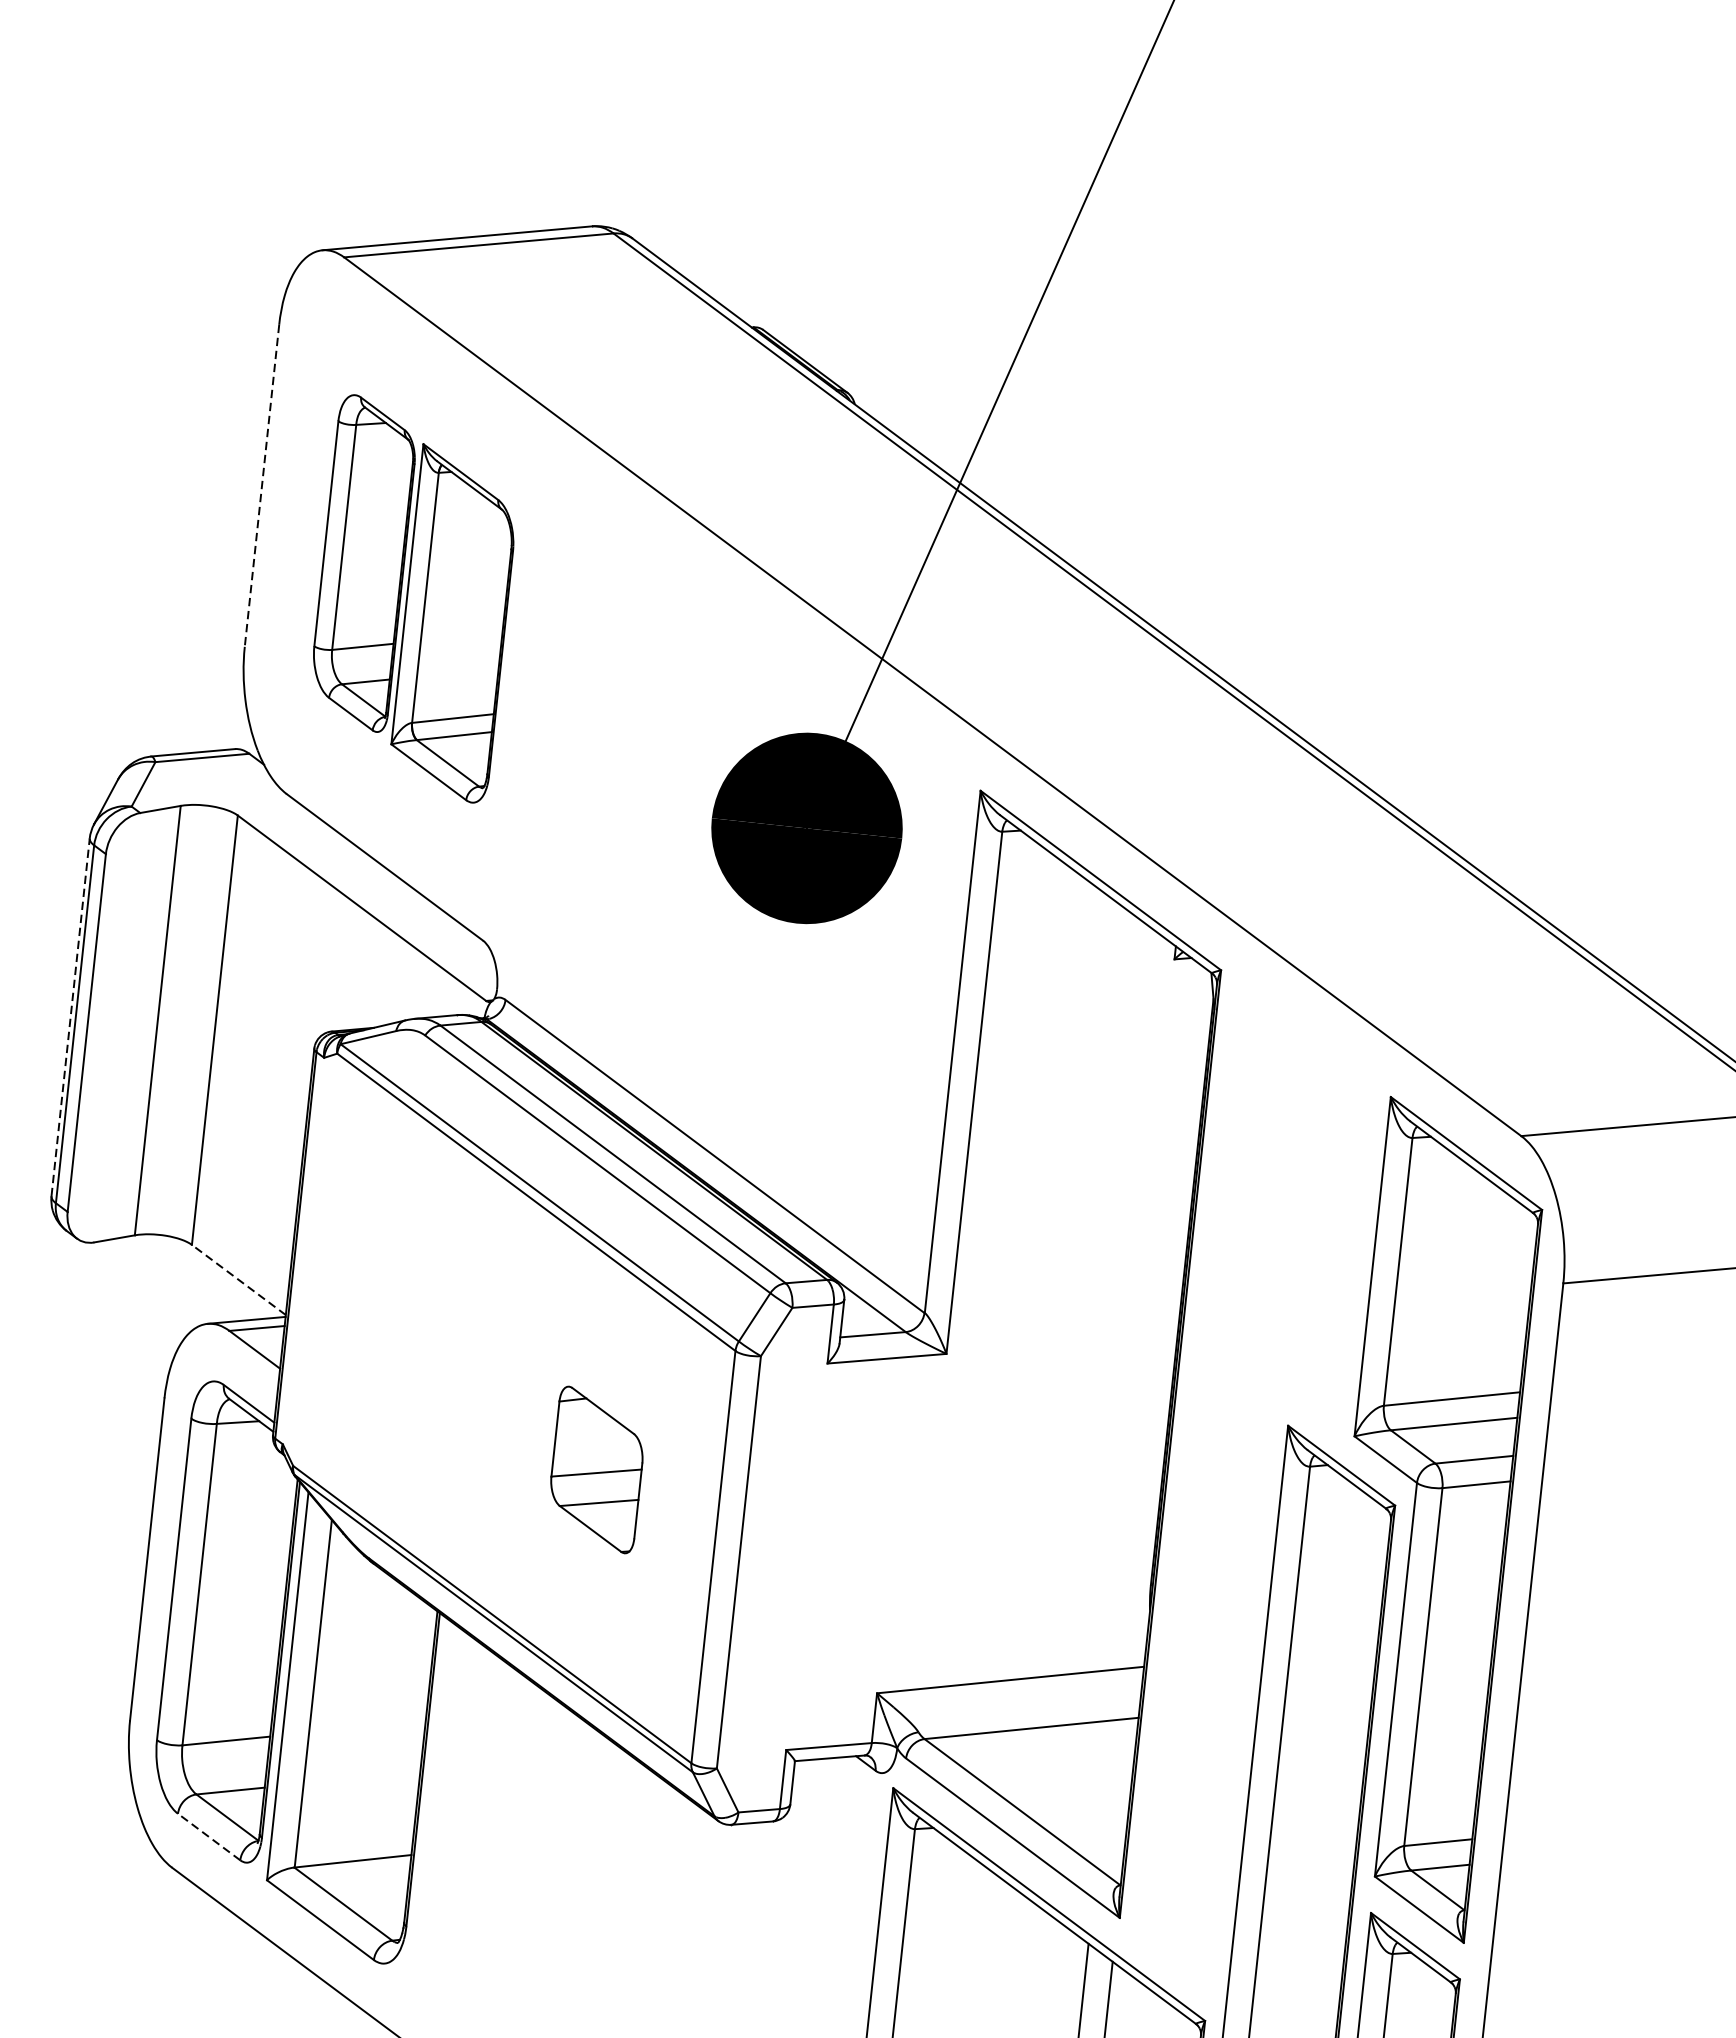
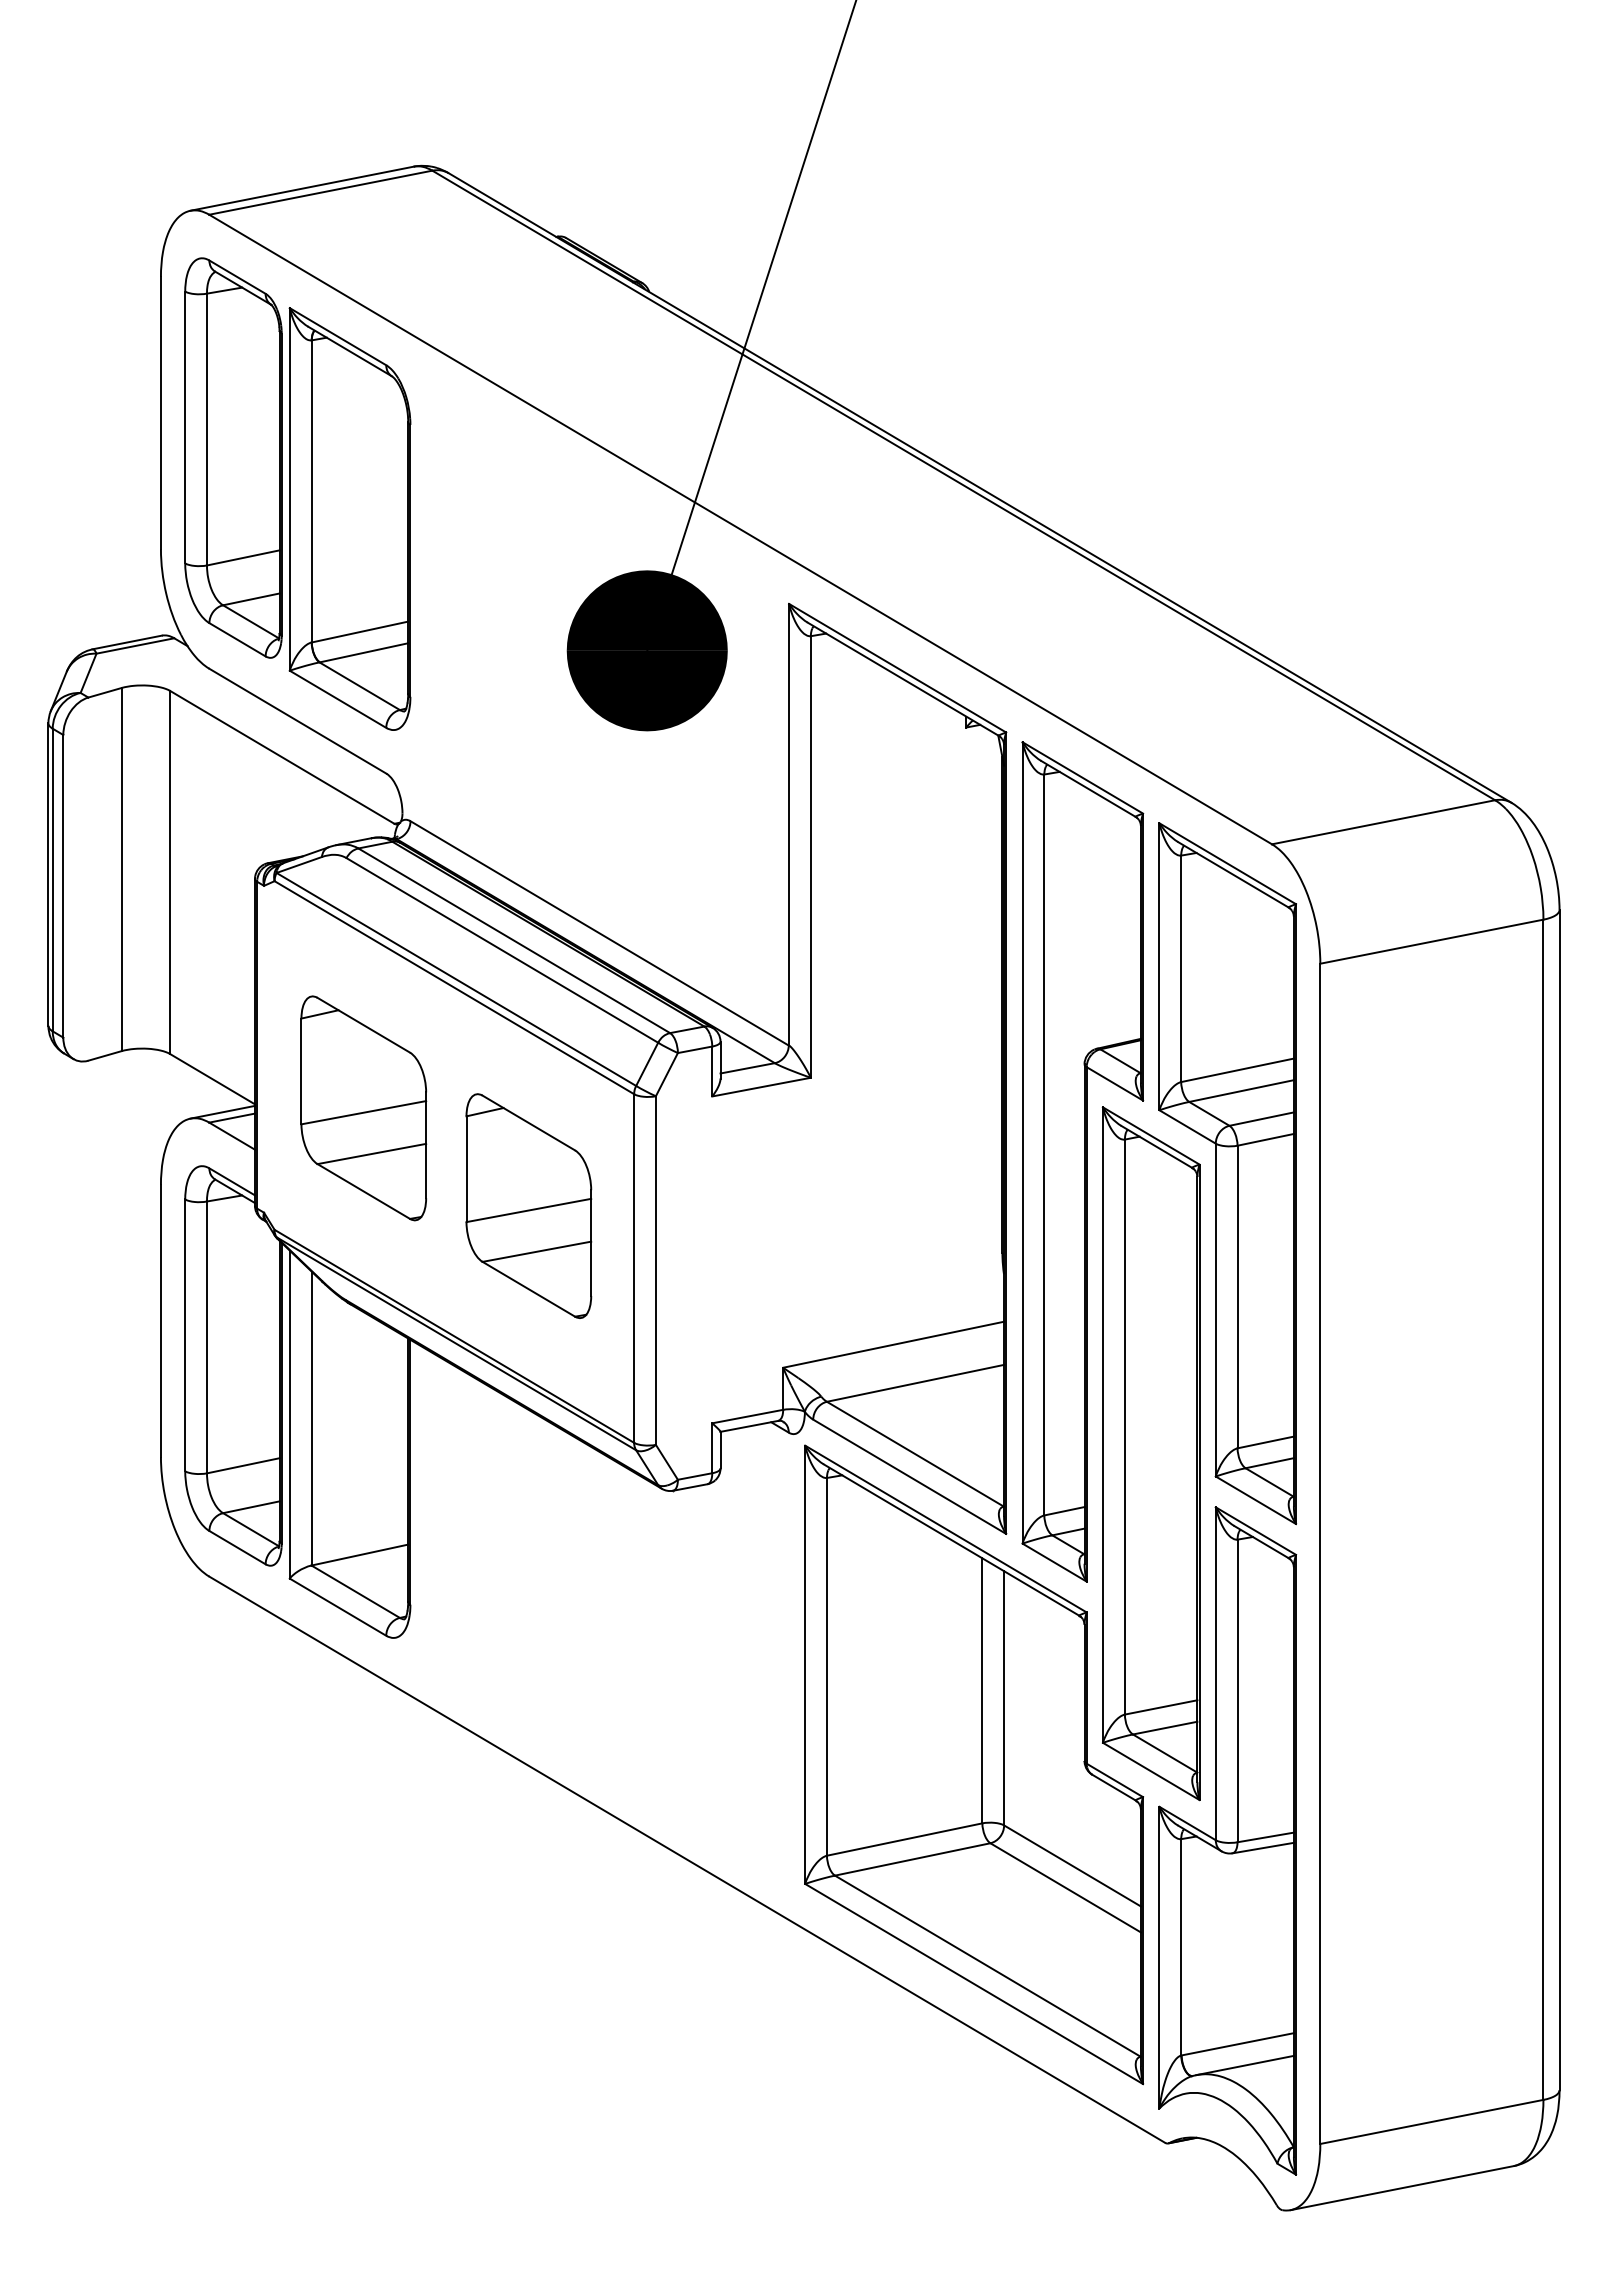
line: (261, 486) -> (160, 413), dashed -> solid
part: (413, 598) -> (297, 493), size x1.43
line: (70, 1017) -> (48, 874), dashed -> solid
line: (238, 1279) -> (212, 1078), dashed -> solid
part: (413, 1333) -> (363, 1108), added
part: (596, 1469) -> (528, 1205), size x1.67
part: (1257, 1487) -> (1082, 1161), added
line: (209, 1836) -> (237, 1547), dashed -> solid

